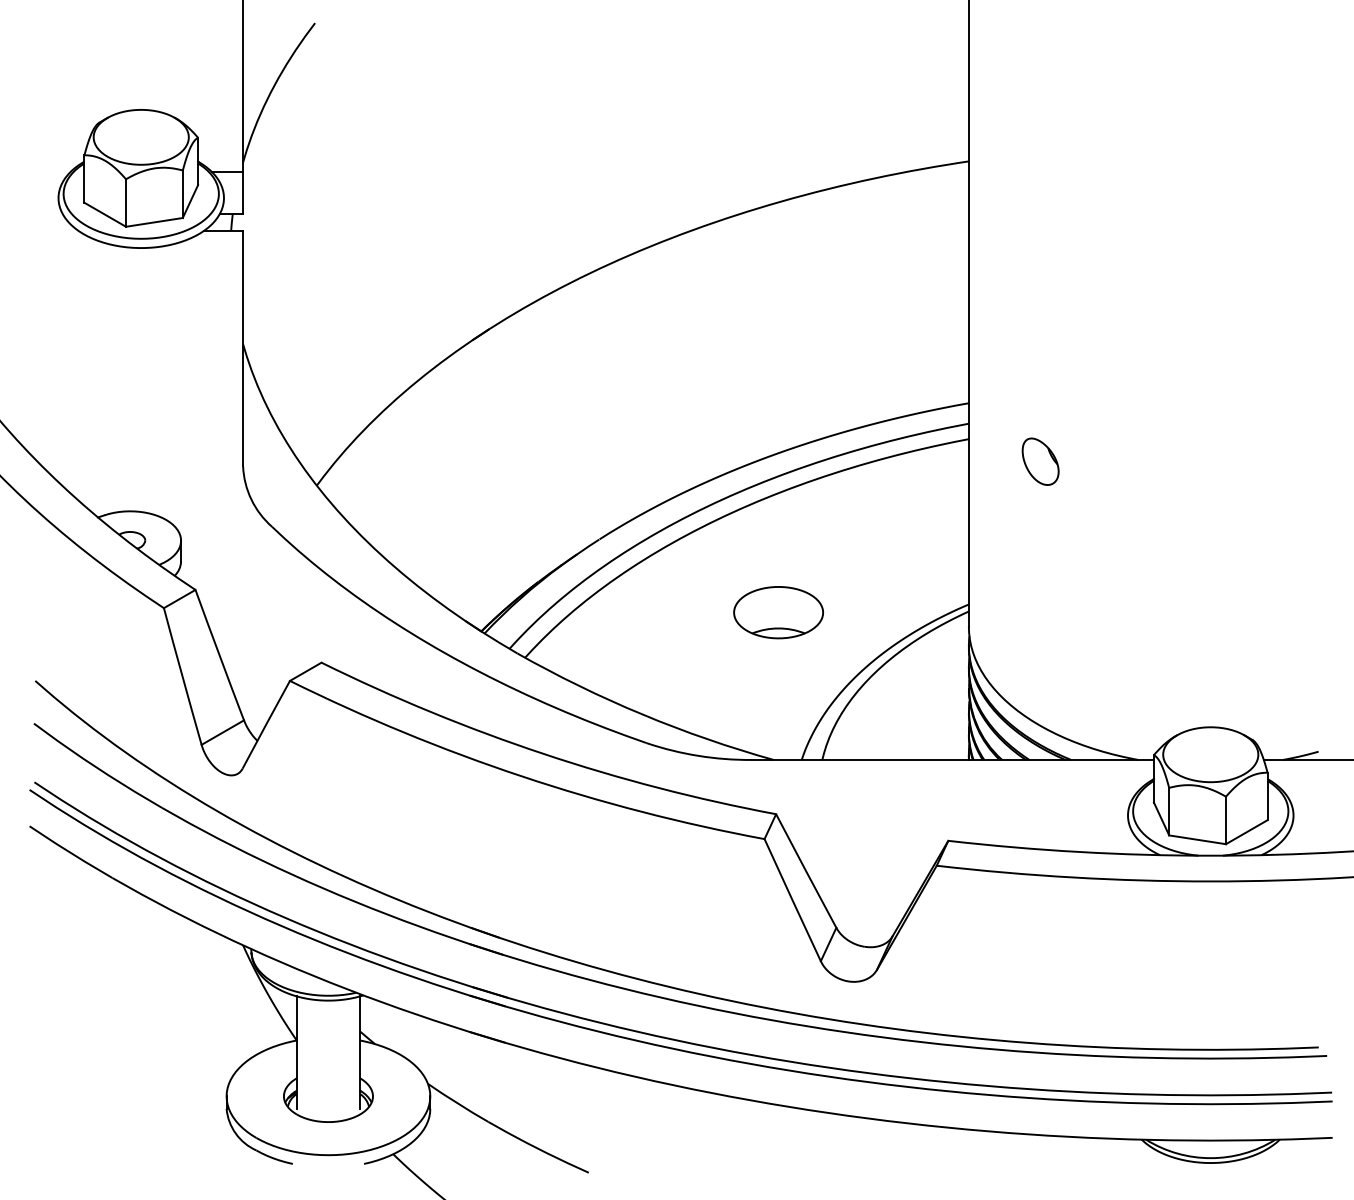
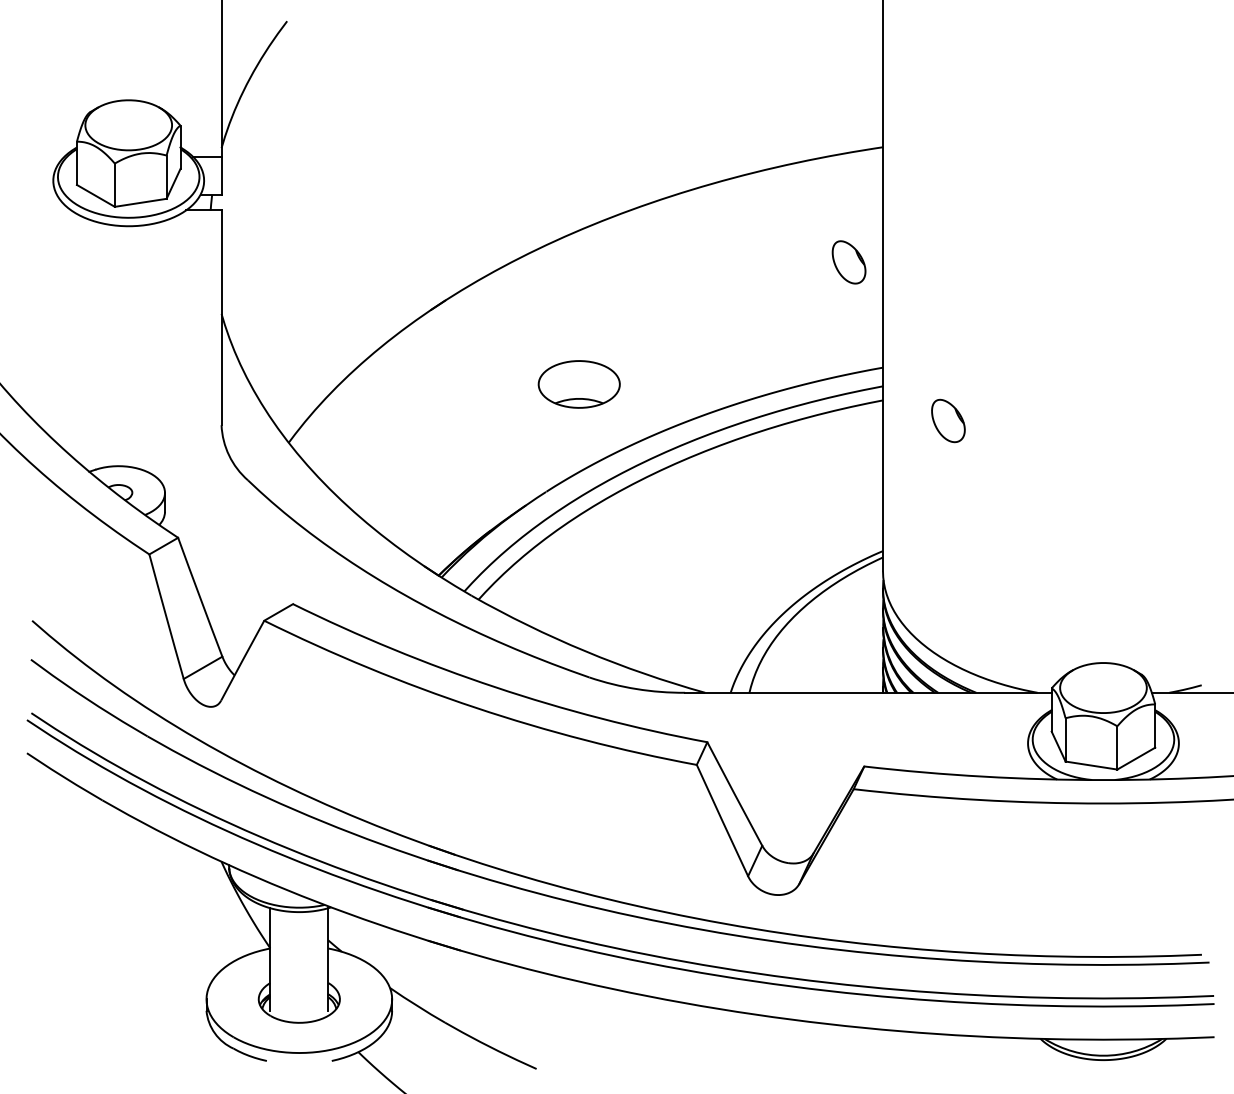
part: (931, 287) -> (848, 262), added
part: (778, 612) -> (579, 384), moved

